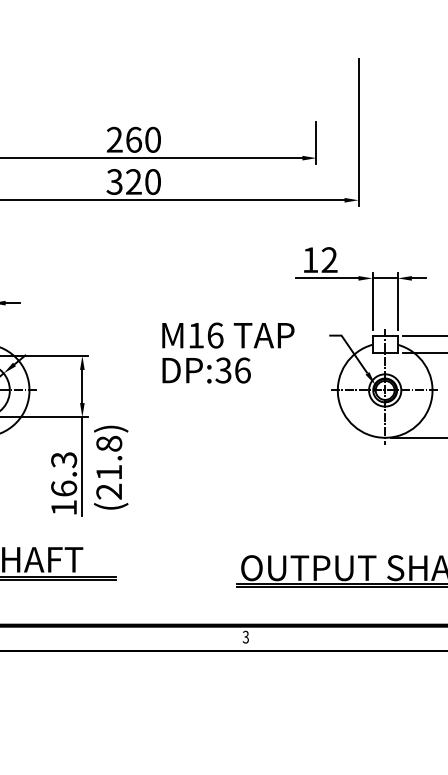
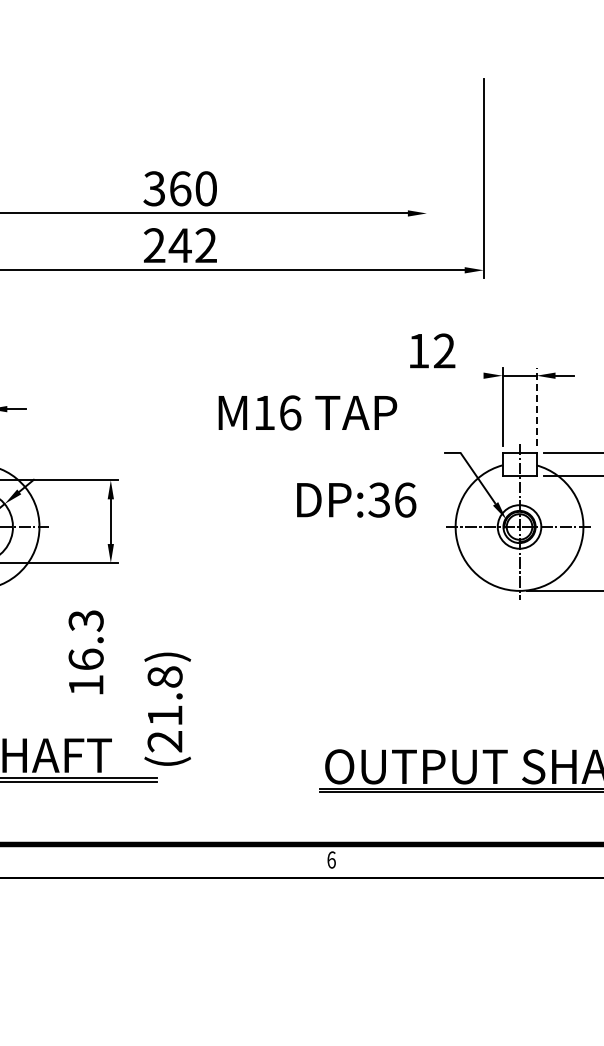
text: (114, 140) -> (154, 189), 260 -> 360
line: (316, 142) -> (426, 192), removed
text: (133, 181) -> (179, 245), 320 -> 242
line: (327, 278) -> (441, 375), removed
line: (397, 301) -> (536, 406), solid -> dashed
text: (228, 335) -> (307, 412), moved
text: (206, 370) -> (356, 499), moved
line: (82, 466) -> (110, 629), removed
text: (111, 467) -> (167, 708), moved
text: (245, 636) -> (331, 859), 3 -> 6

